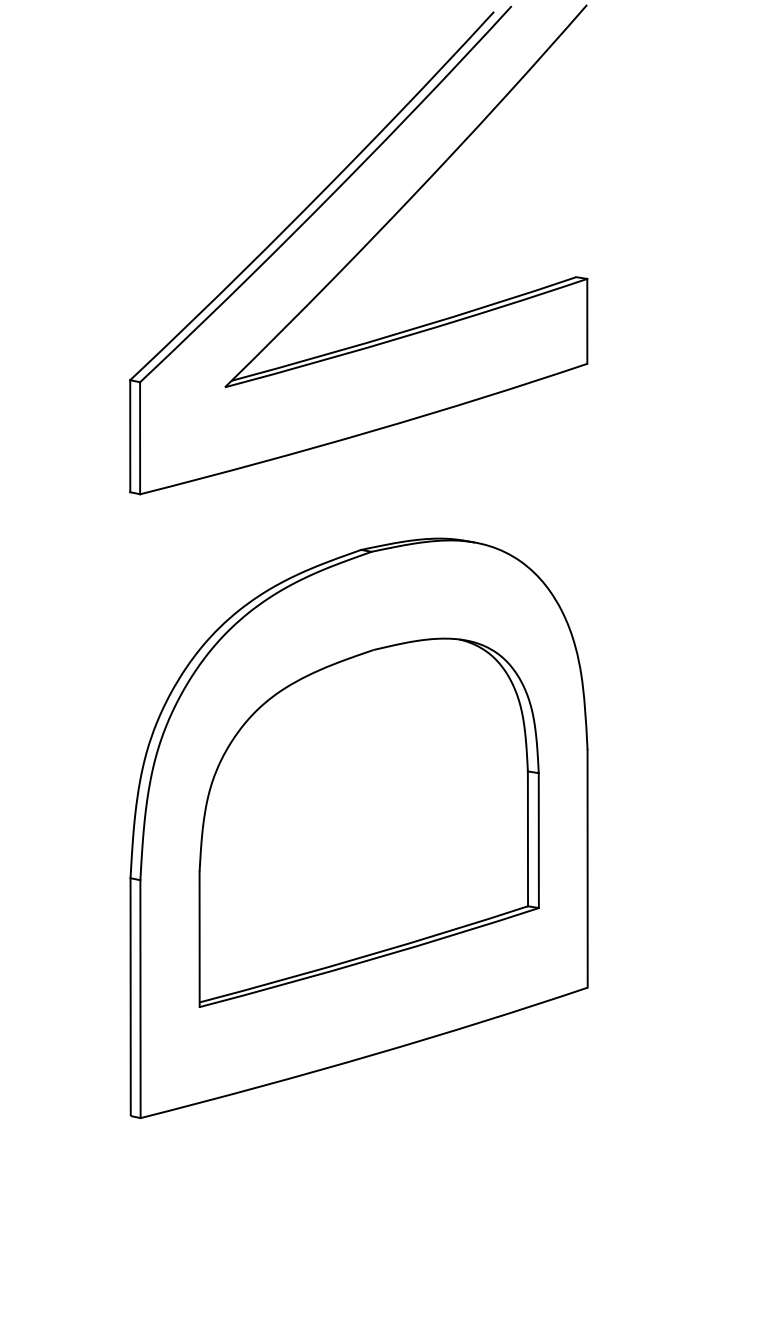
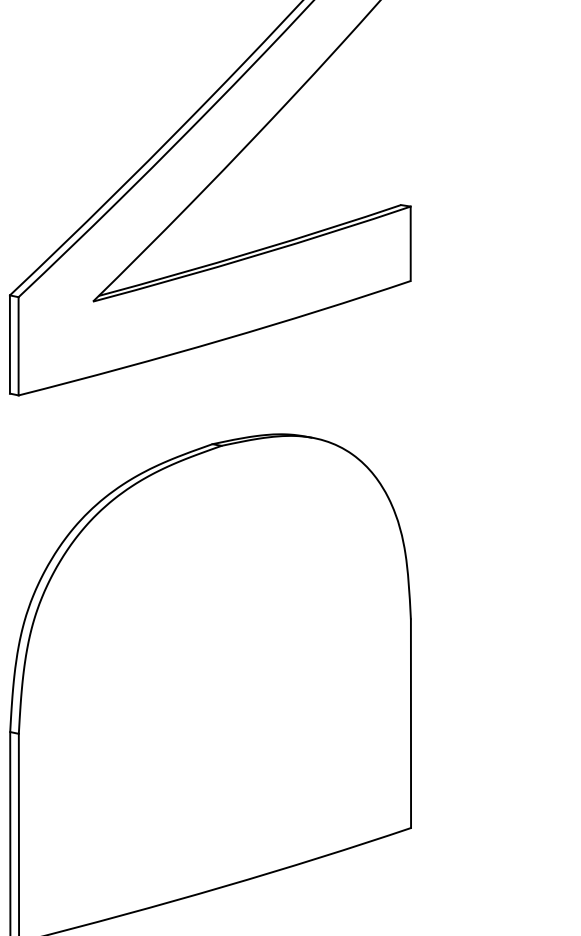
part: (368, 822) -> (218, 683), removed

